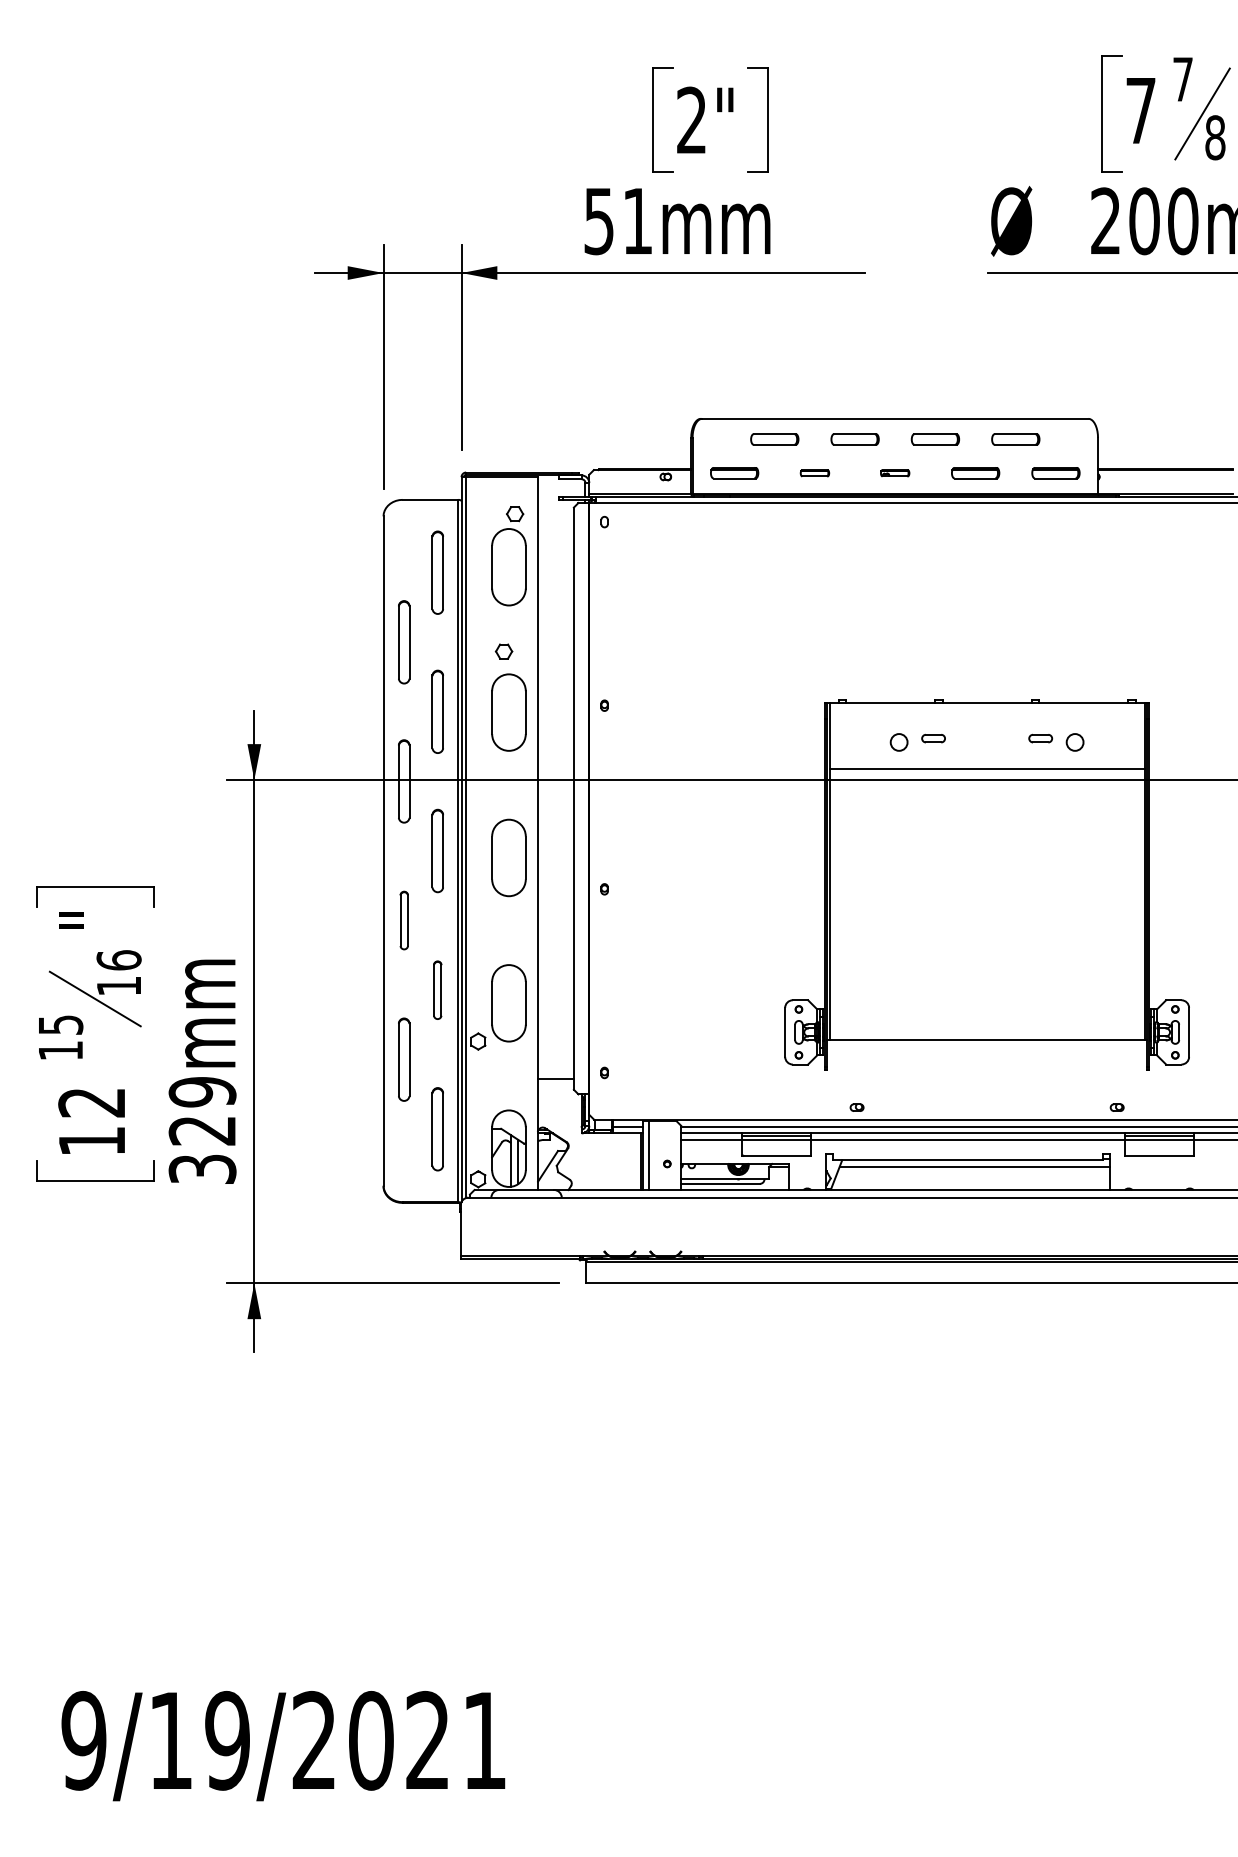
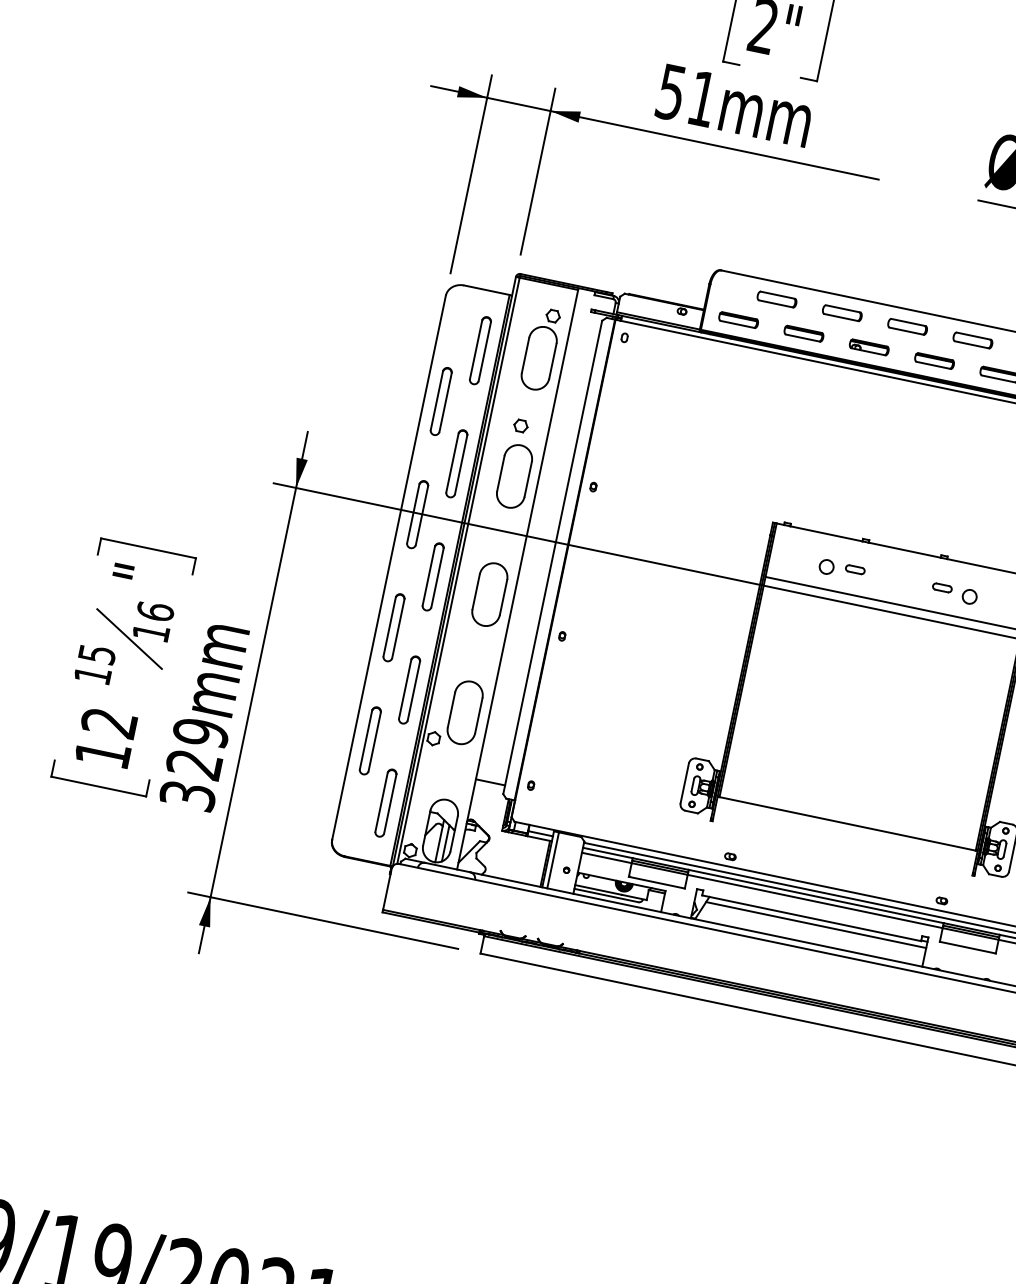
part: (814, 473) -> (803, 333), size x1.67
part: (894, 473) -> (868, 347), size x1.67
part: (404, 920) -> (394, 627), size x1.43
part: (437, 990) -> (409, 690), size x1.43

